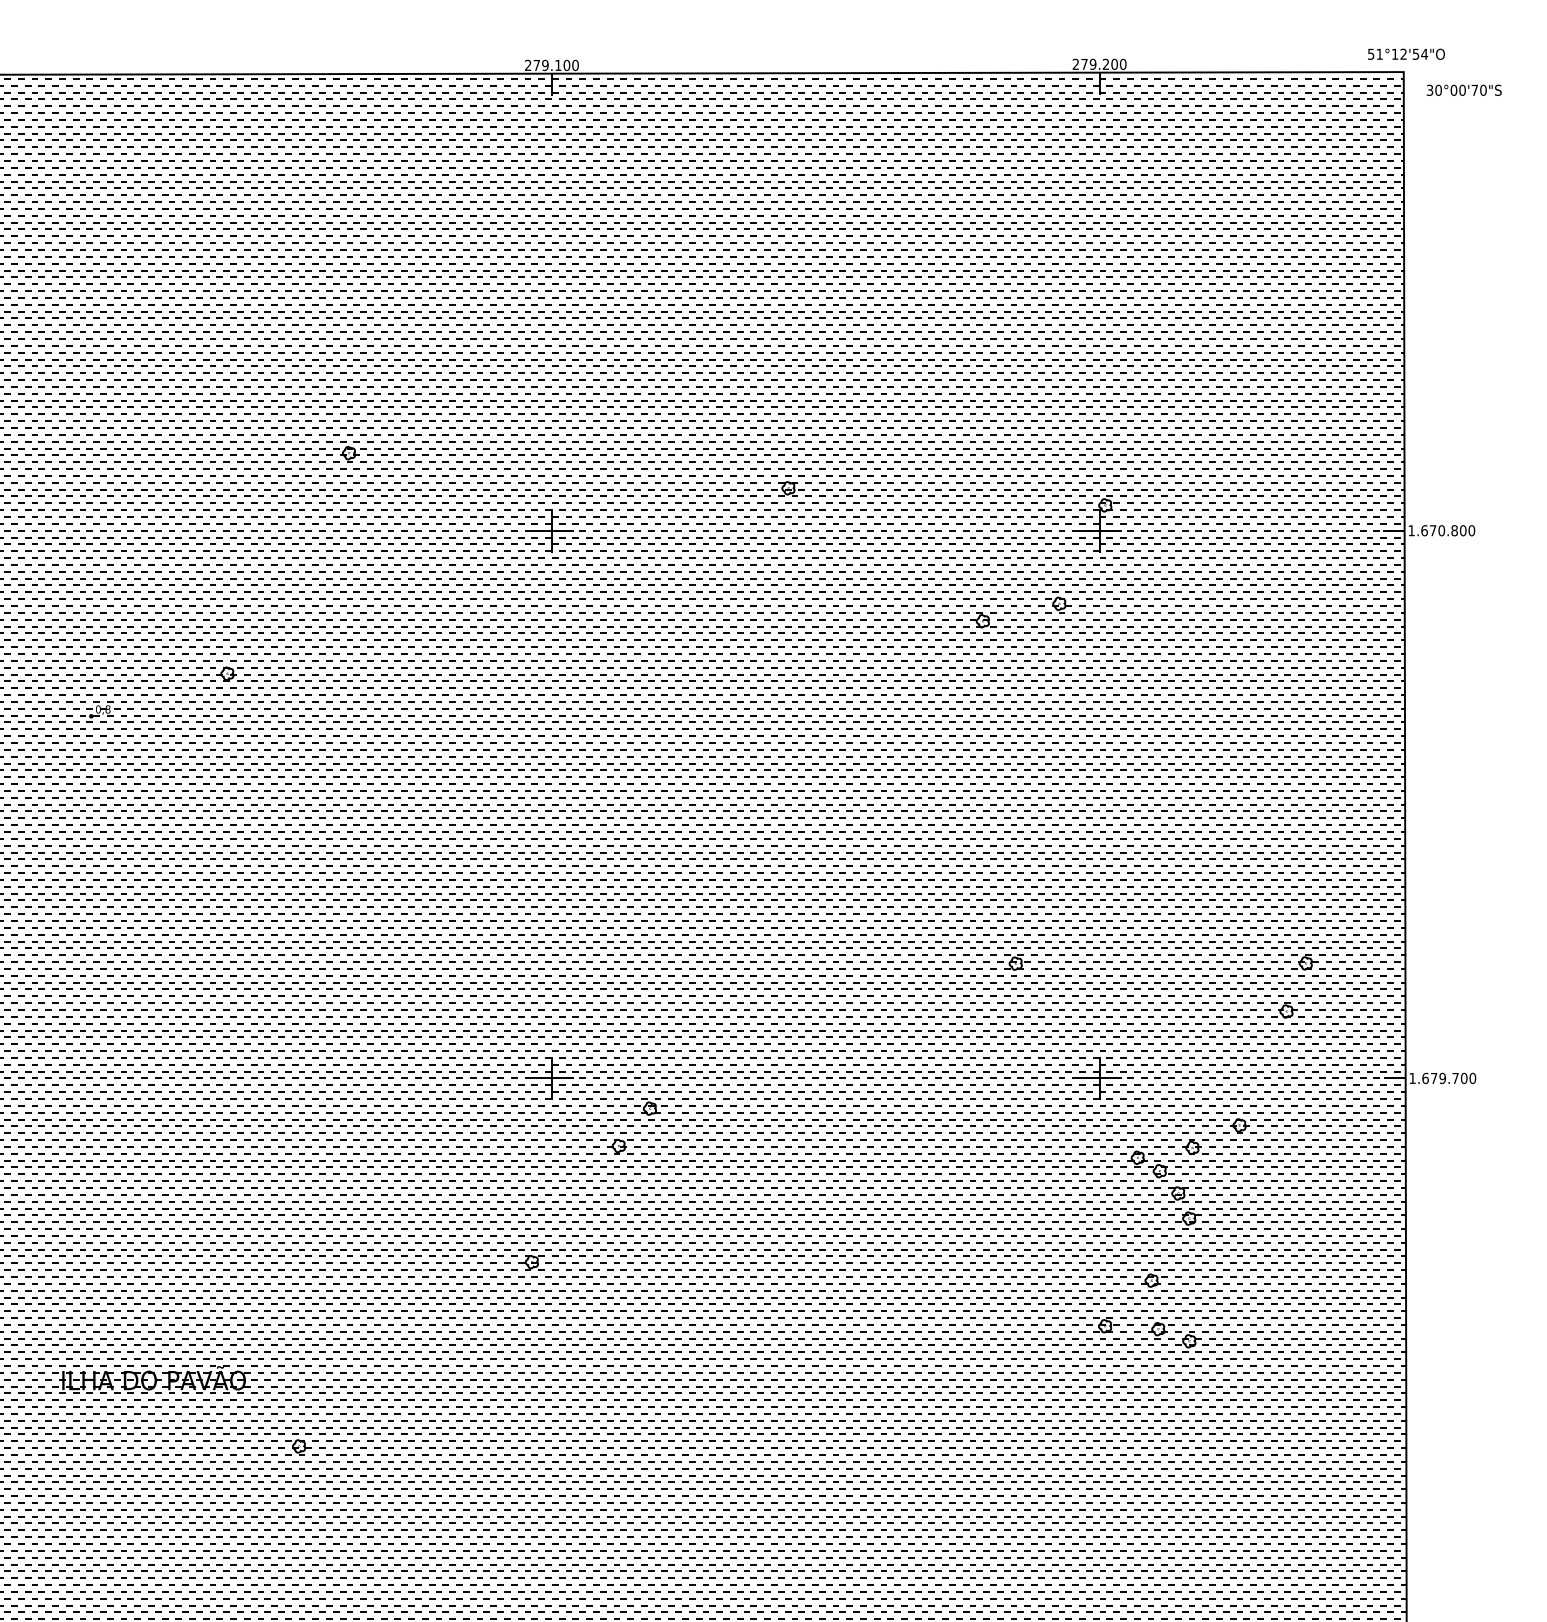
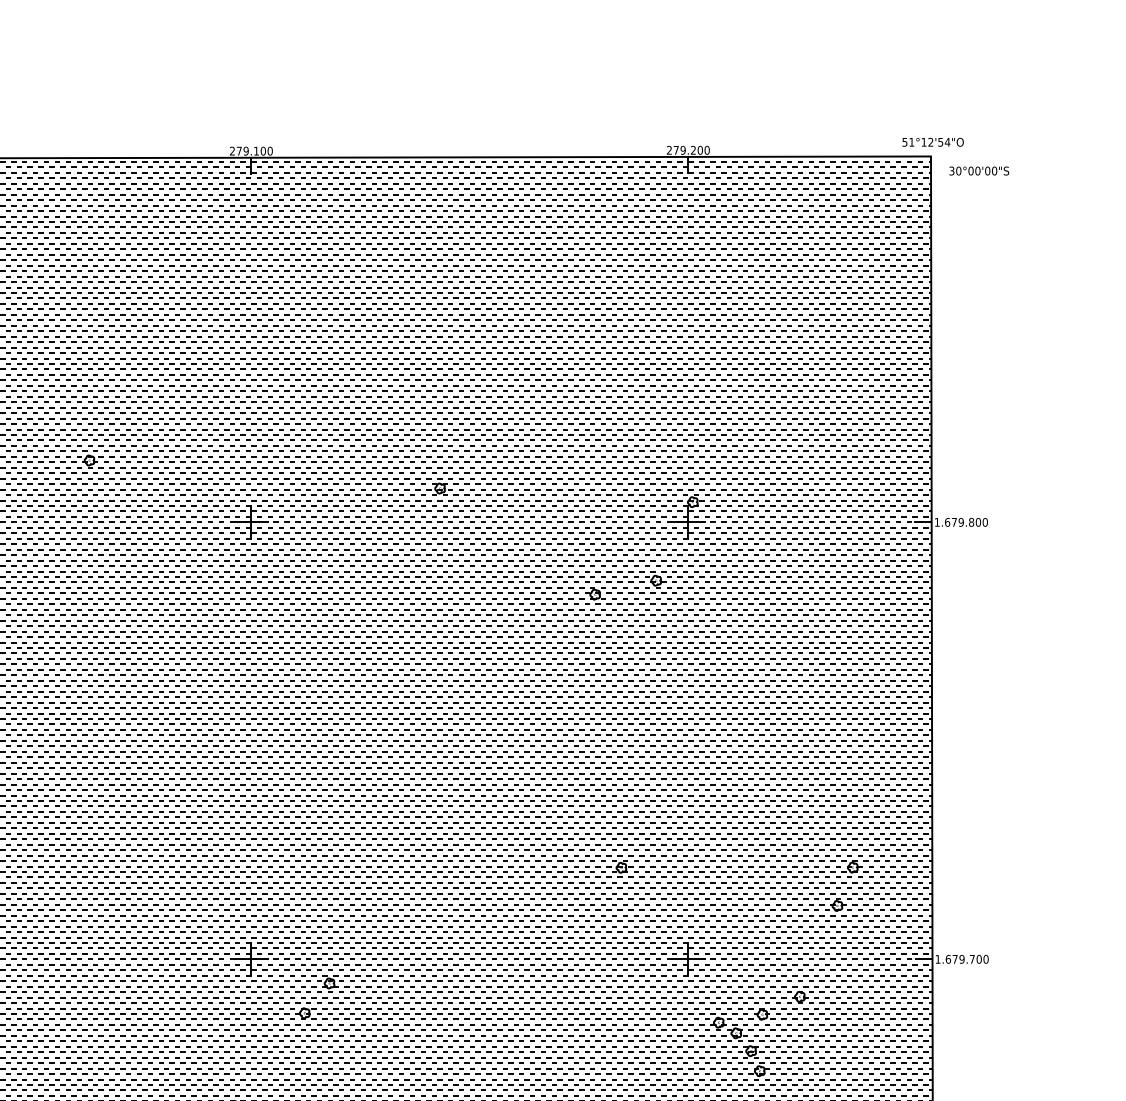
text: (1474, 89) -> (987, 170), 30°00'70"S -> 30°00'00"S
text: (1441, 530) -> (961, 522), 1.670.800 -> 1.679.800

